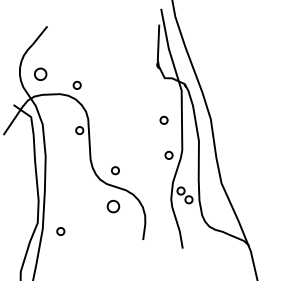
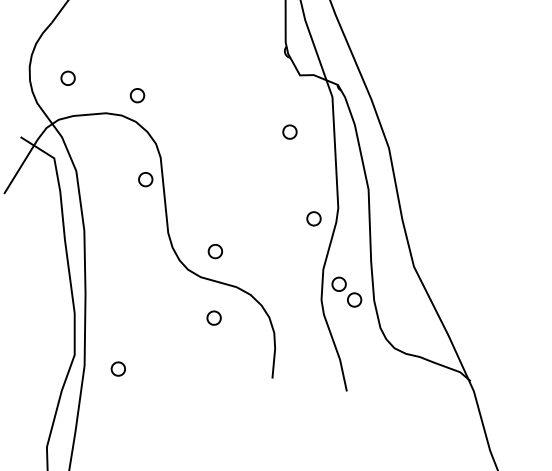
part: (39, 74) -> (66, 78), size x0.62
part: (163, 119) -> (288, 130), moved
part: (112, 205) -> (212, 316), size x0.62

